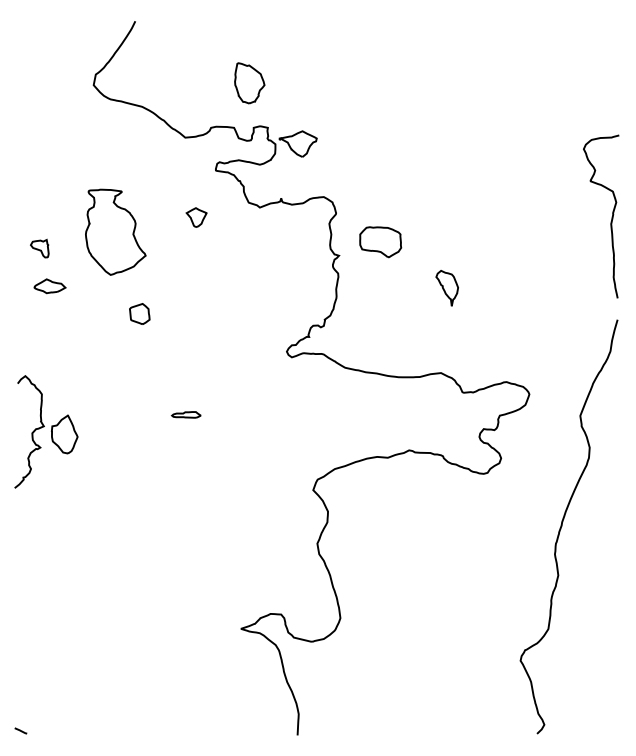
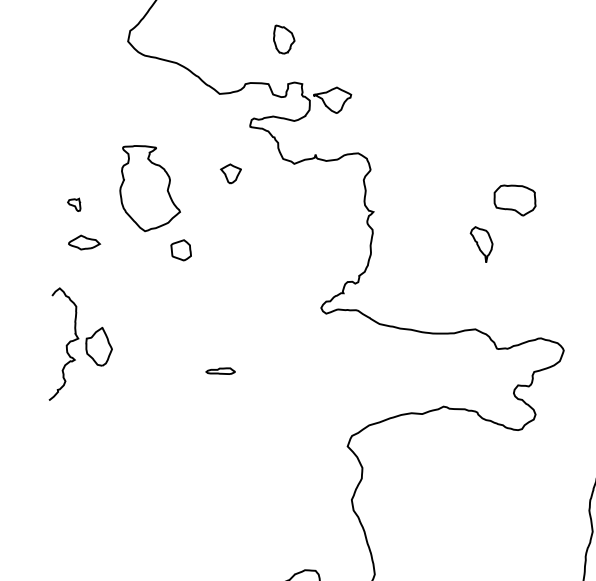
part: (249, 83) -> (283, 39), size x0.7
part: (380, 242) -> (514, 200), moved
part: (39, 248) -> (73, 204), size x0.7
part: (139, 313) -> (180, 249), moved
part: (46, 431) -> (80, 343), moved

